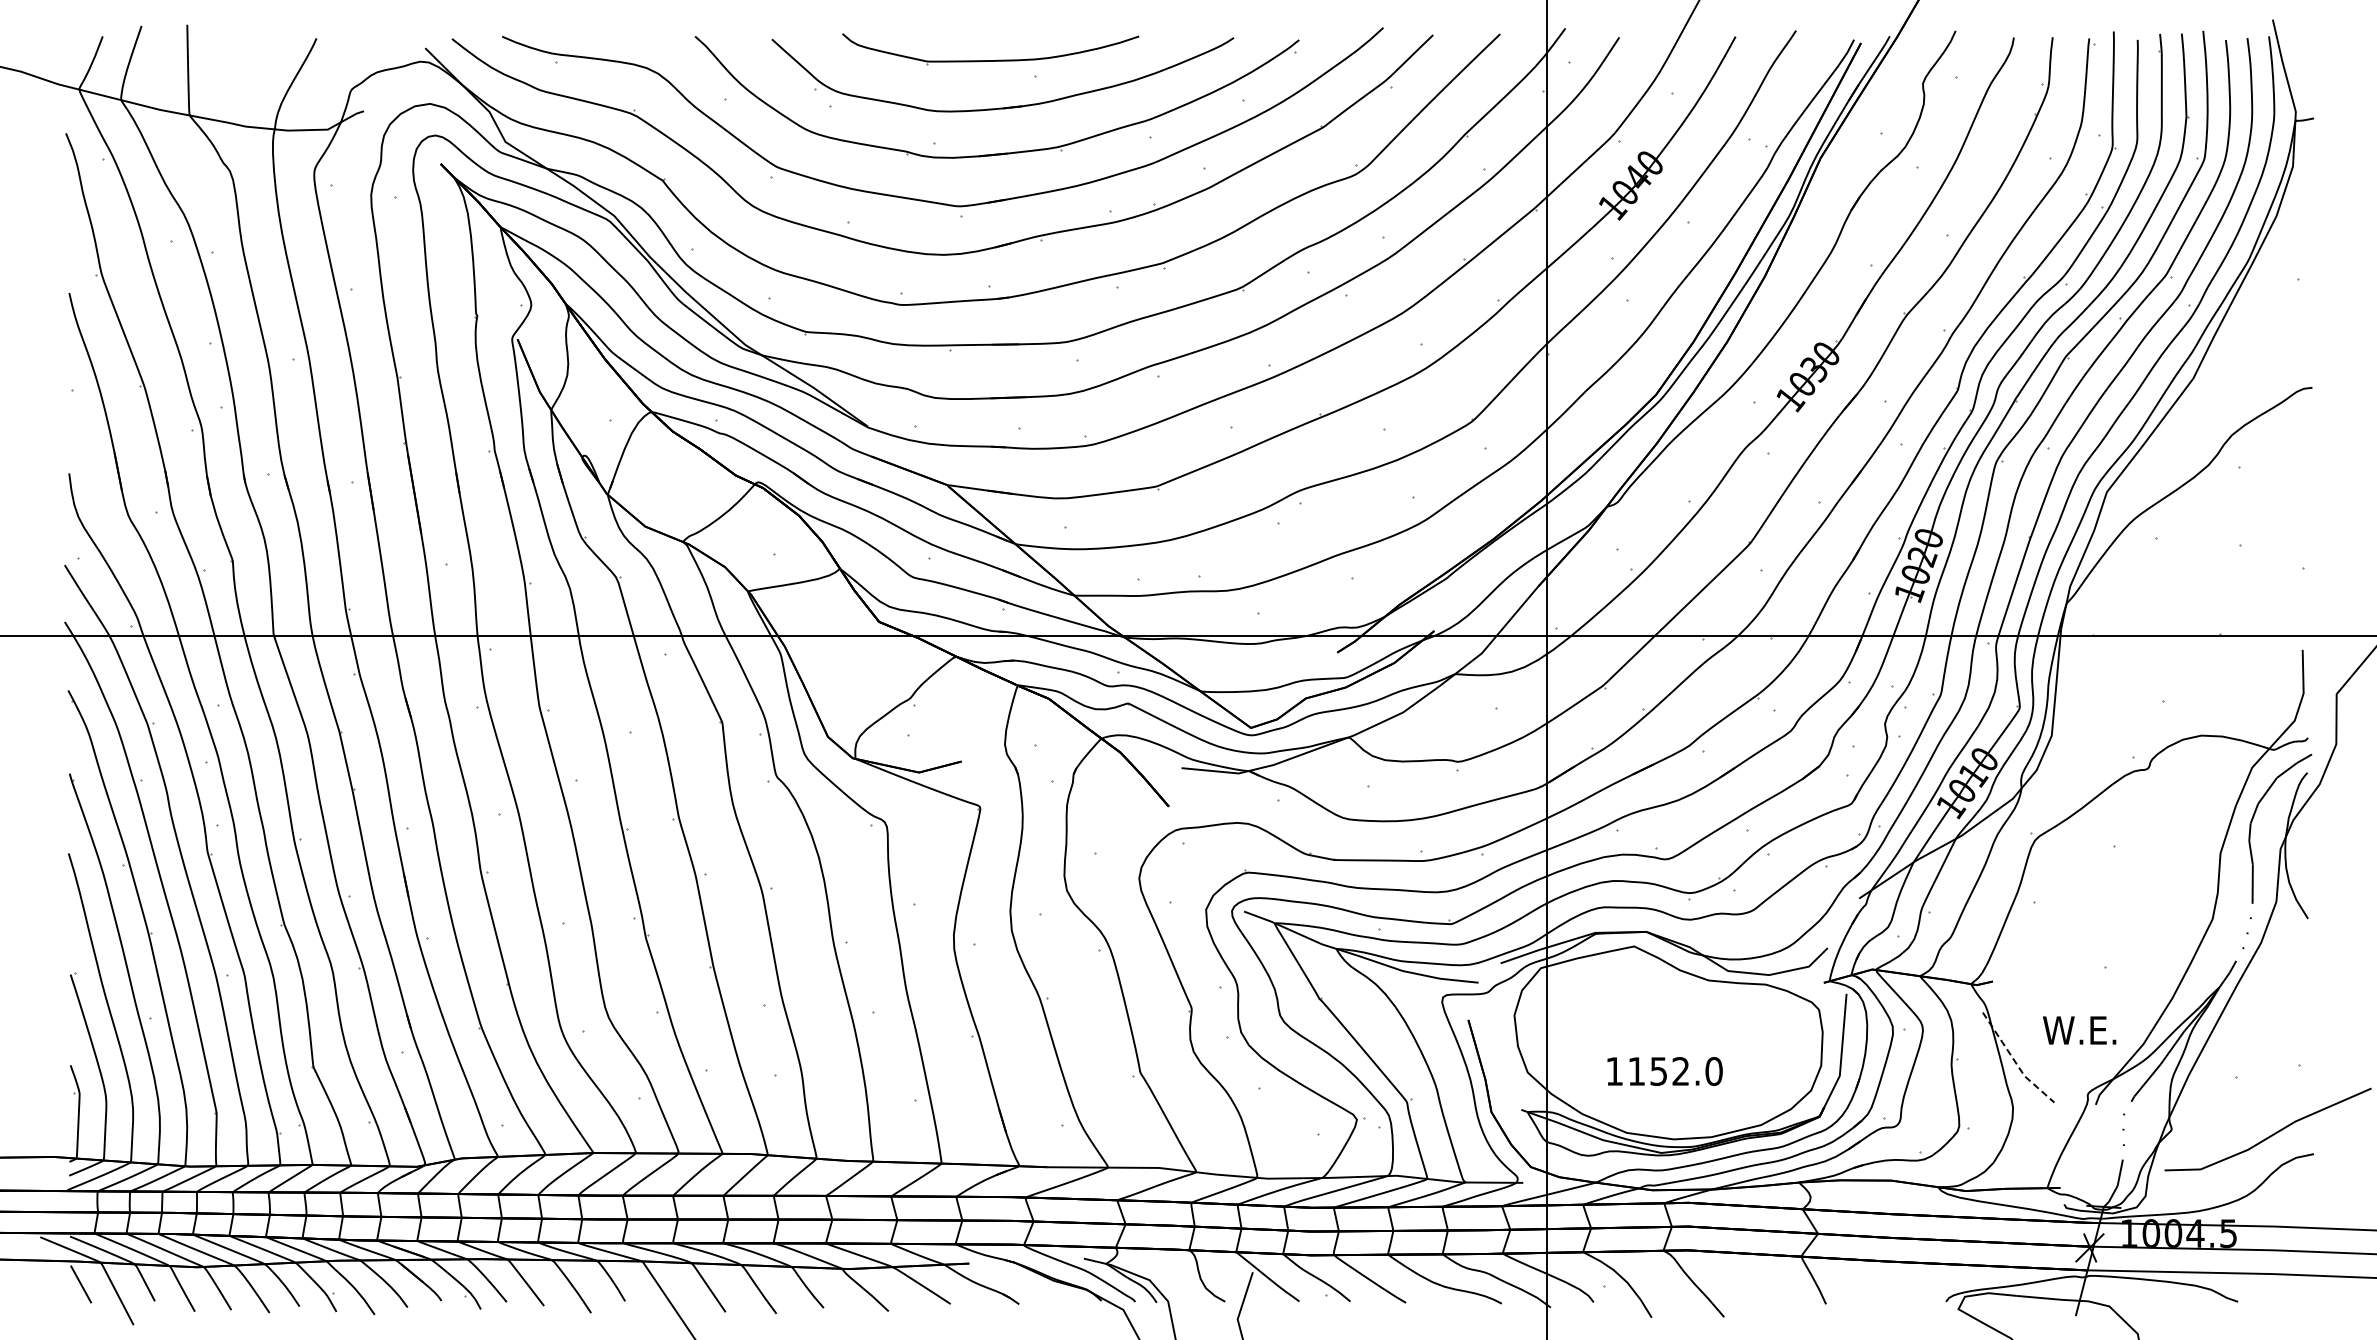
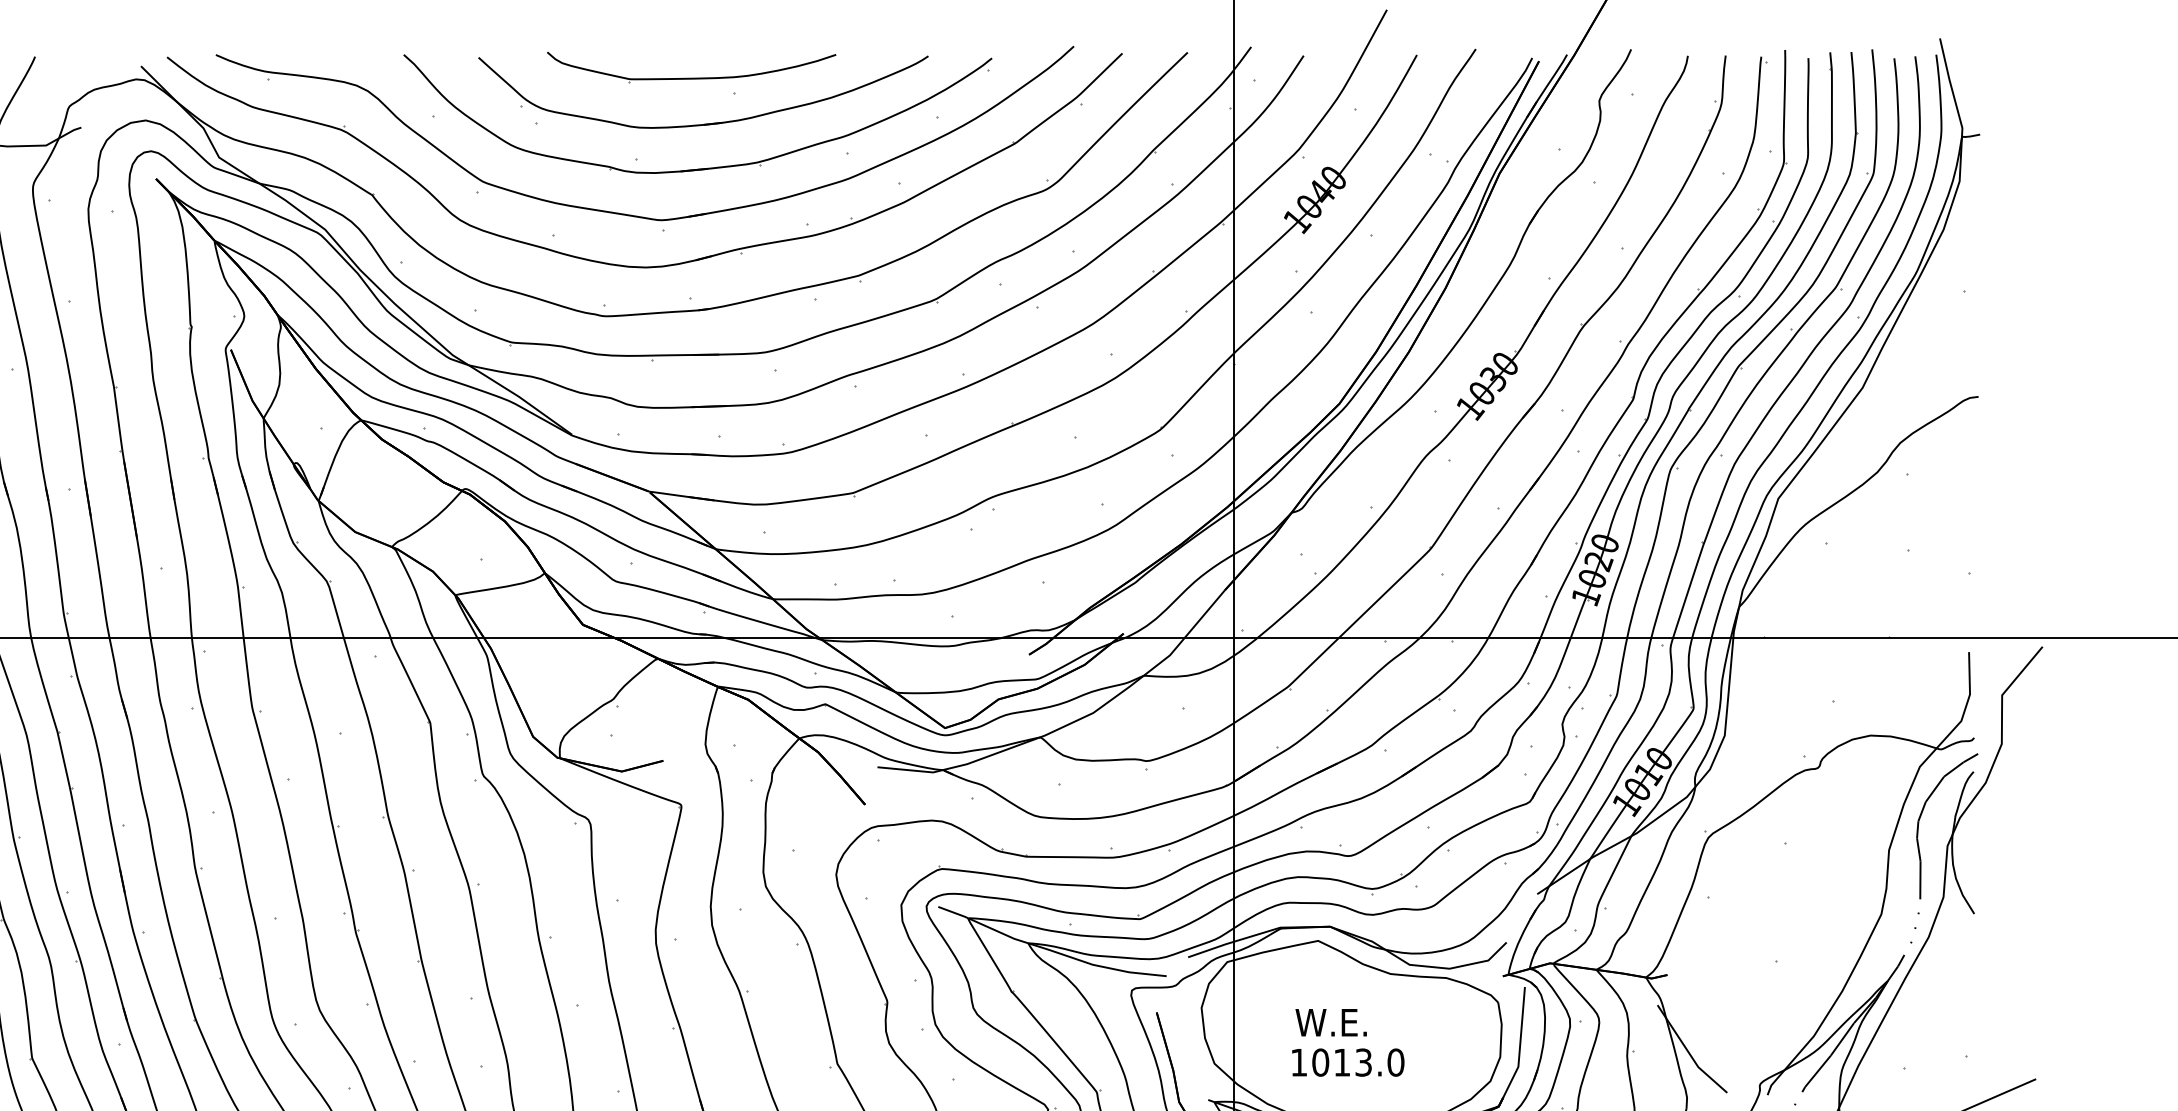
text: (2079, 1030) -> (1331, 1022), moved
line: (2014, 1061) -> (1688, 1052), dashed -> solid
text: (1658, 1071) -> (1341, 1062), 1152.0 -> 1013.0

